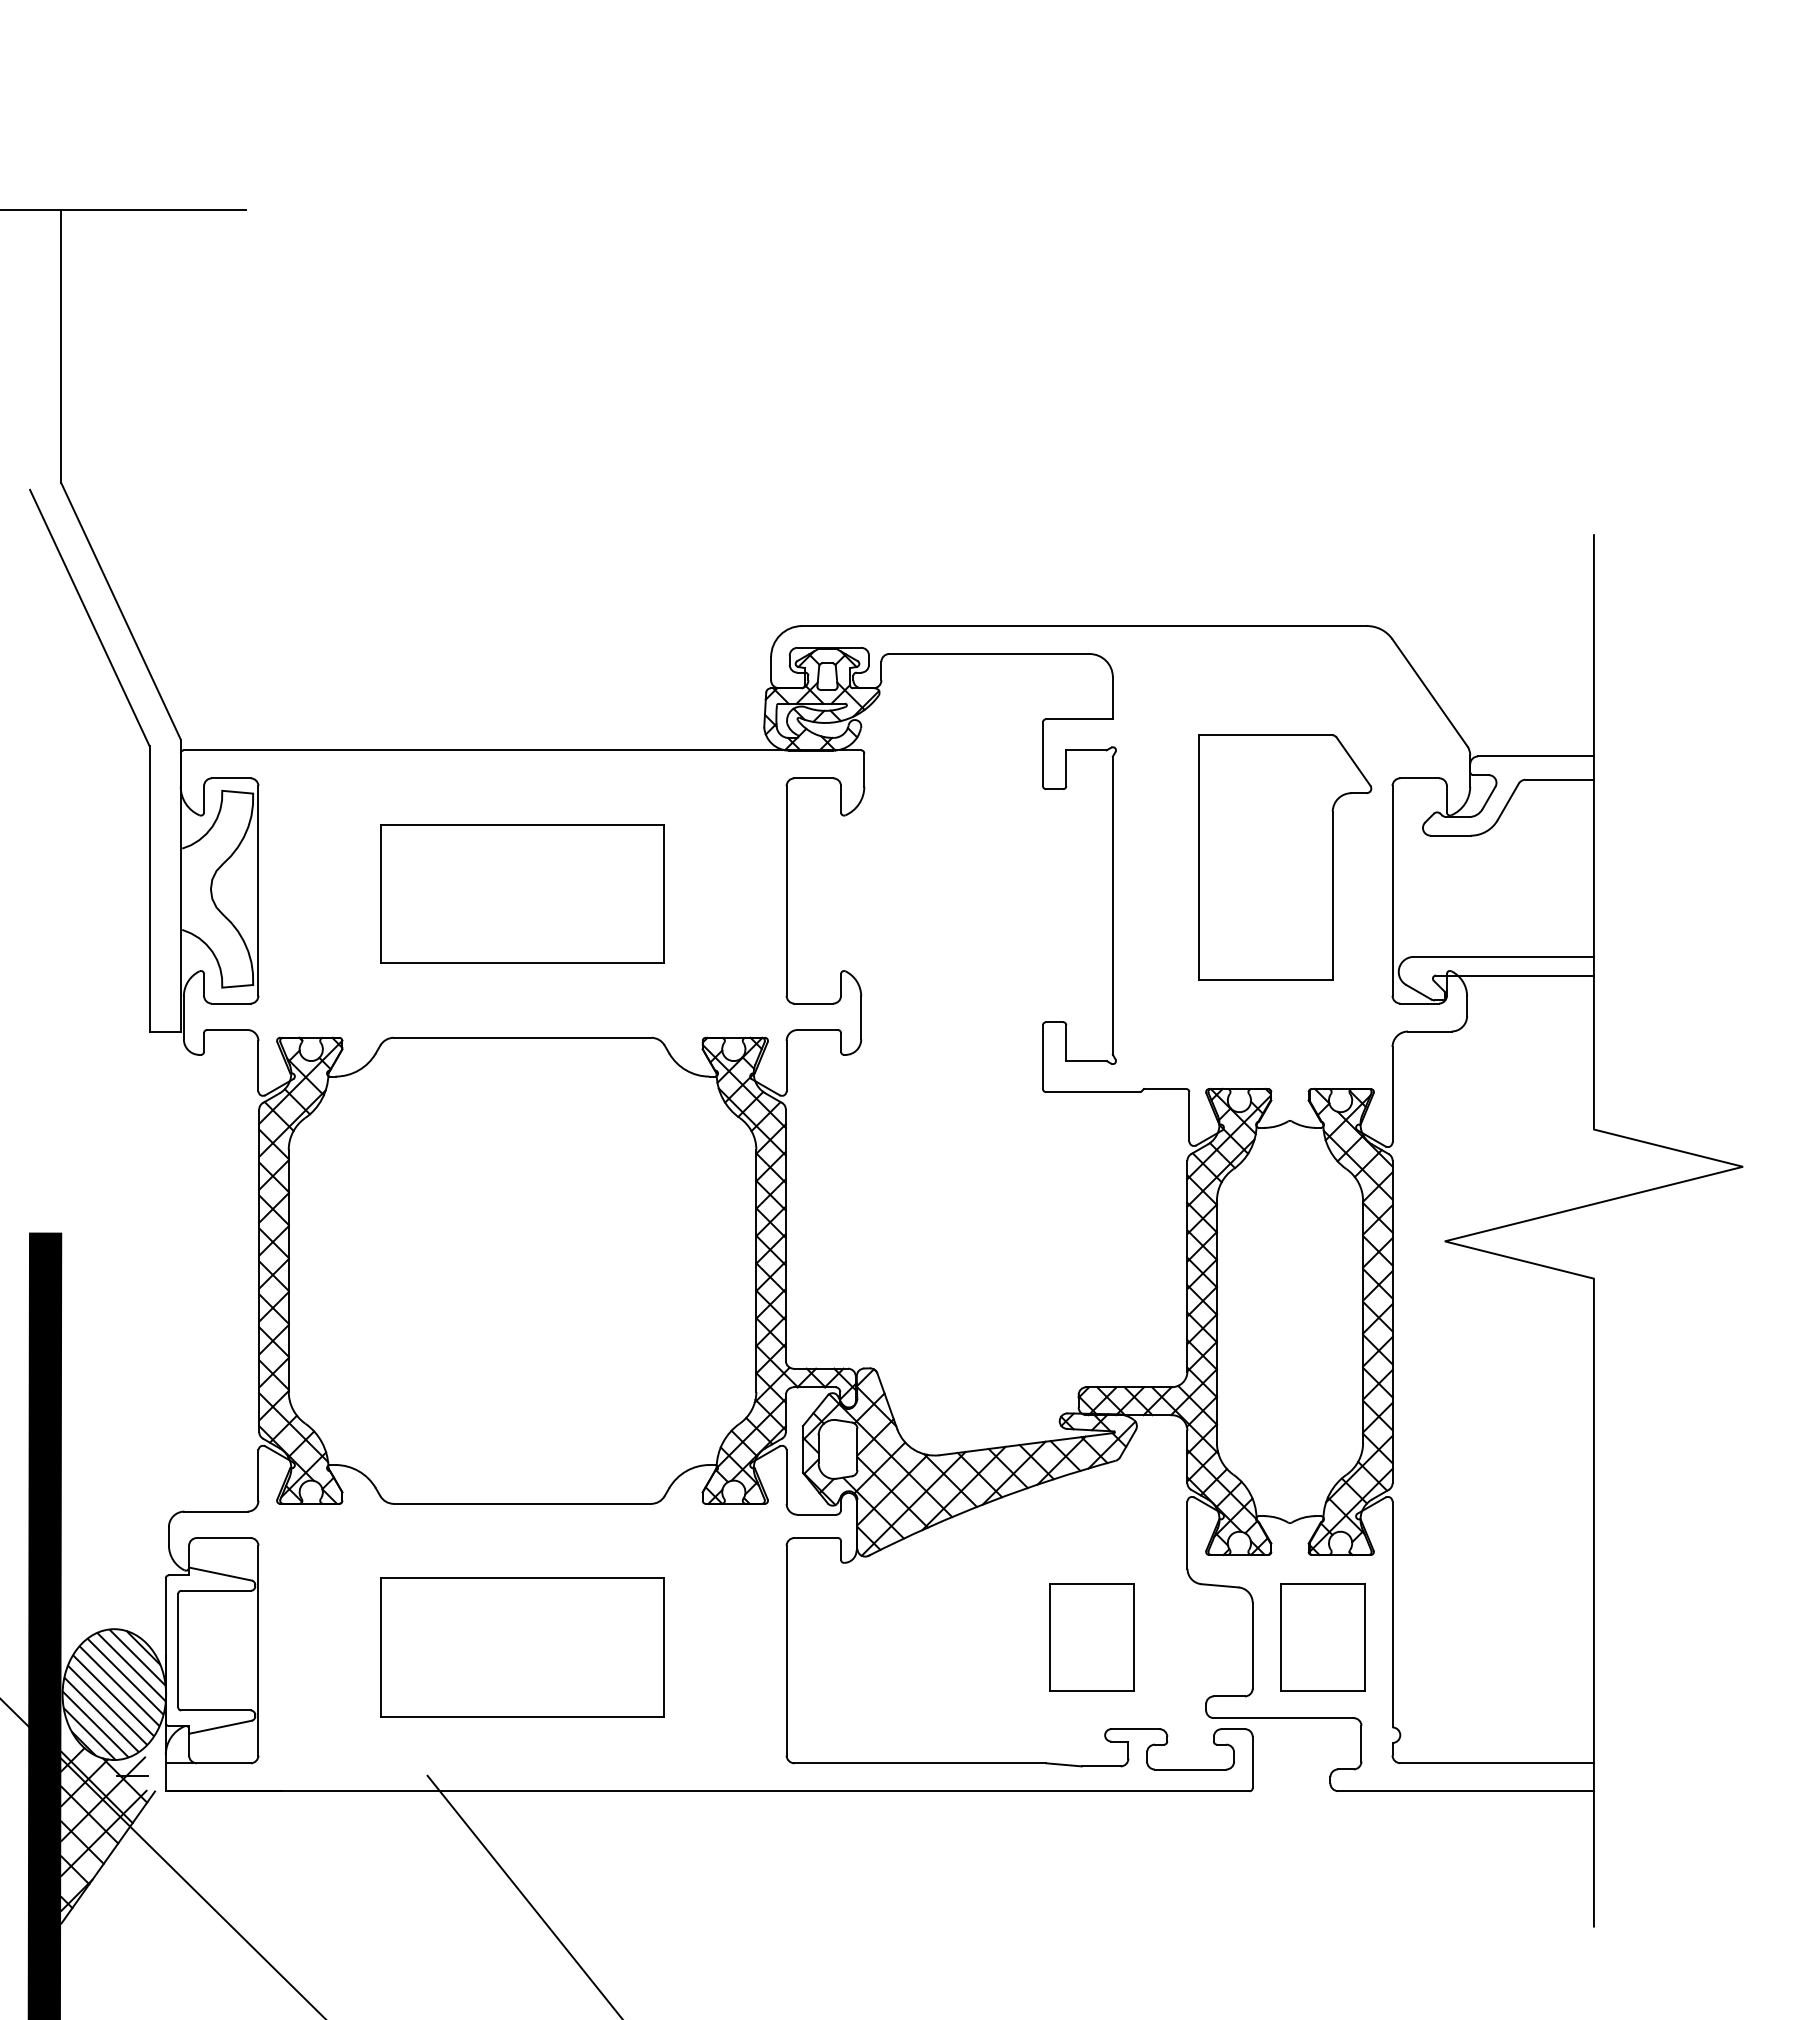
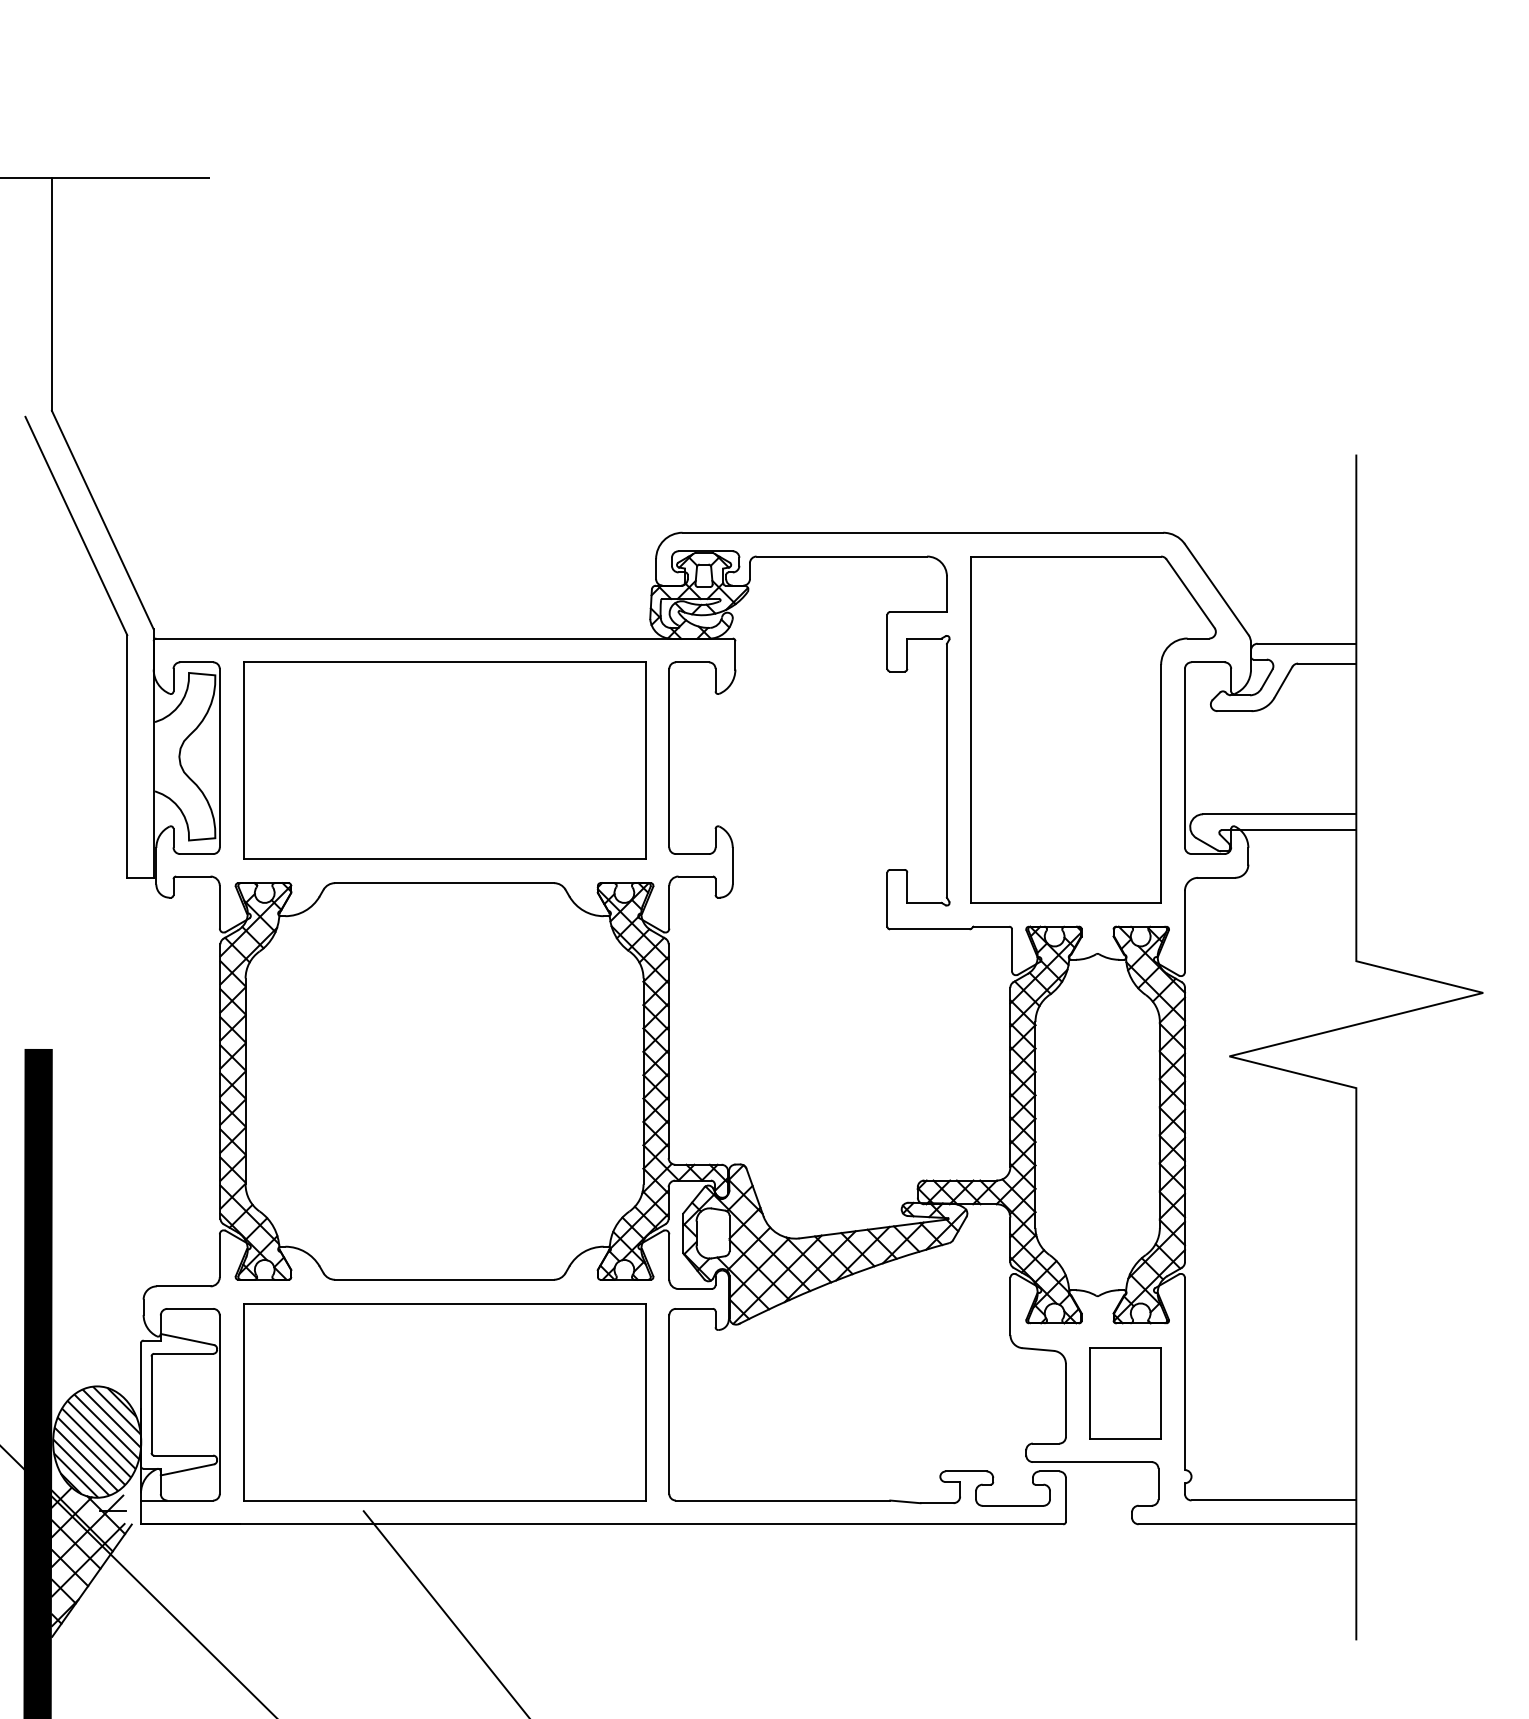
part: (1284, 857) -> (1092, 729), size x1.67
part: (522, 893) -> (444, 760), size x1.67
part: (1091, 1637) -> (928, 1393), removed
part: (522, 1647) -> (444, 1402), size x1.67

